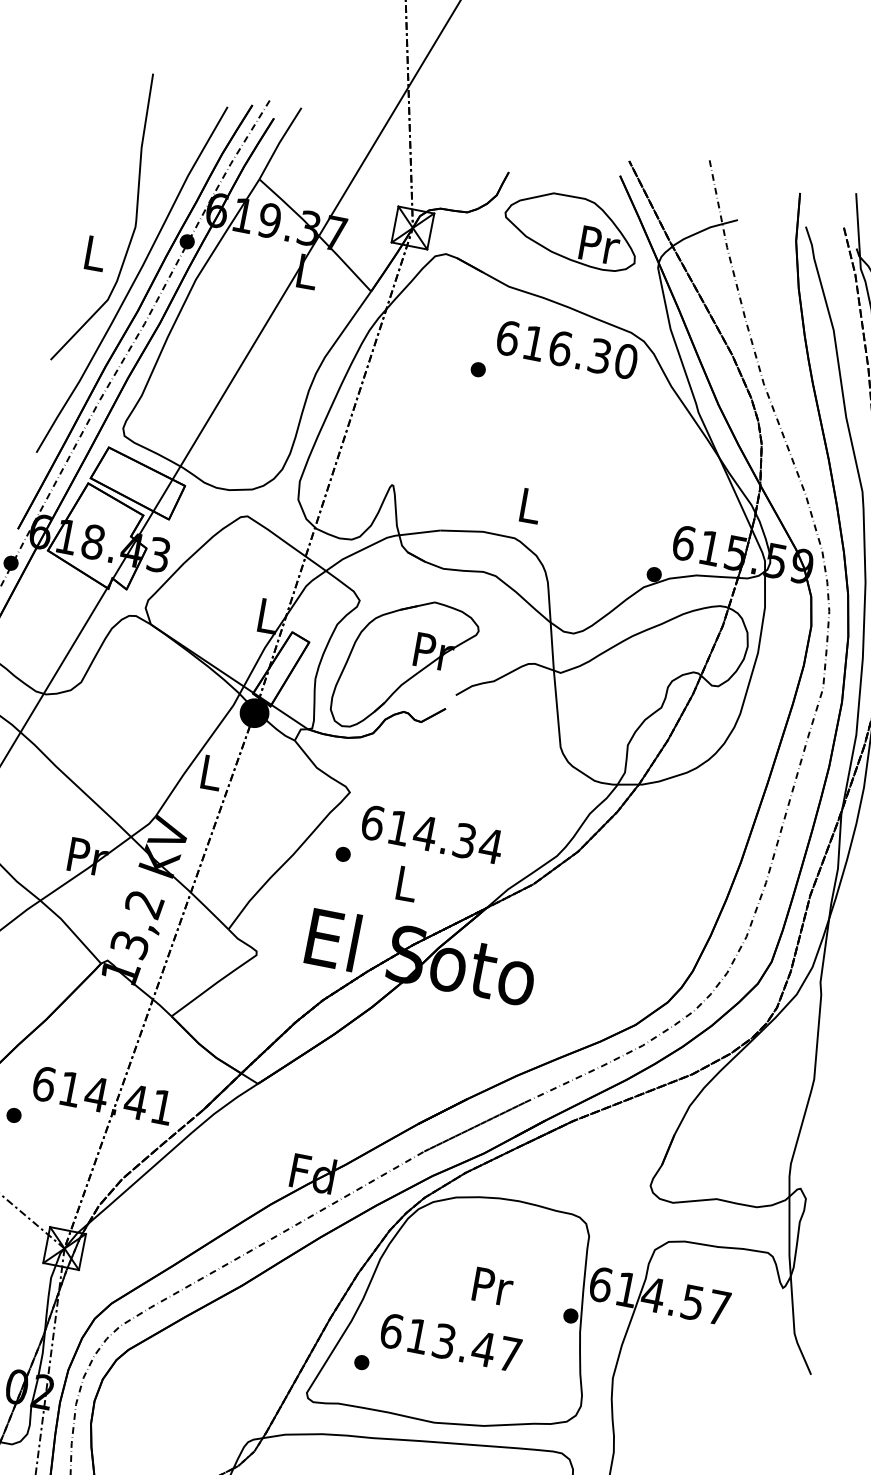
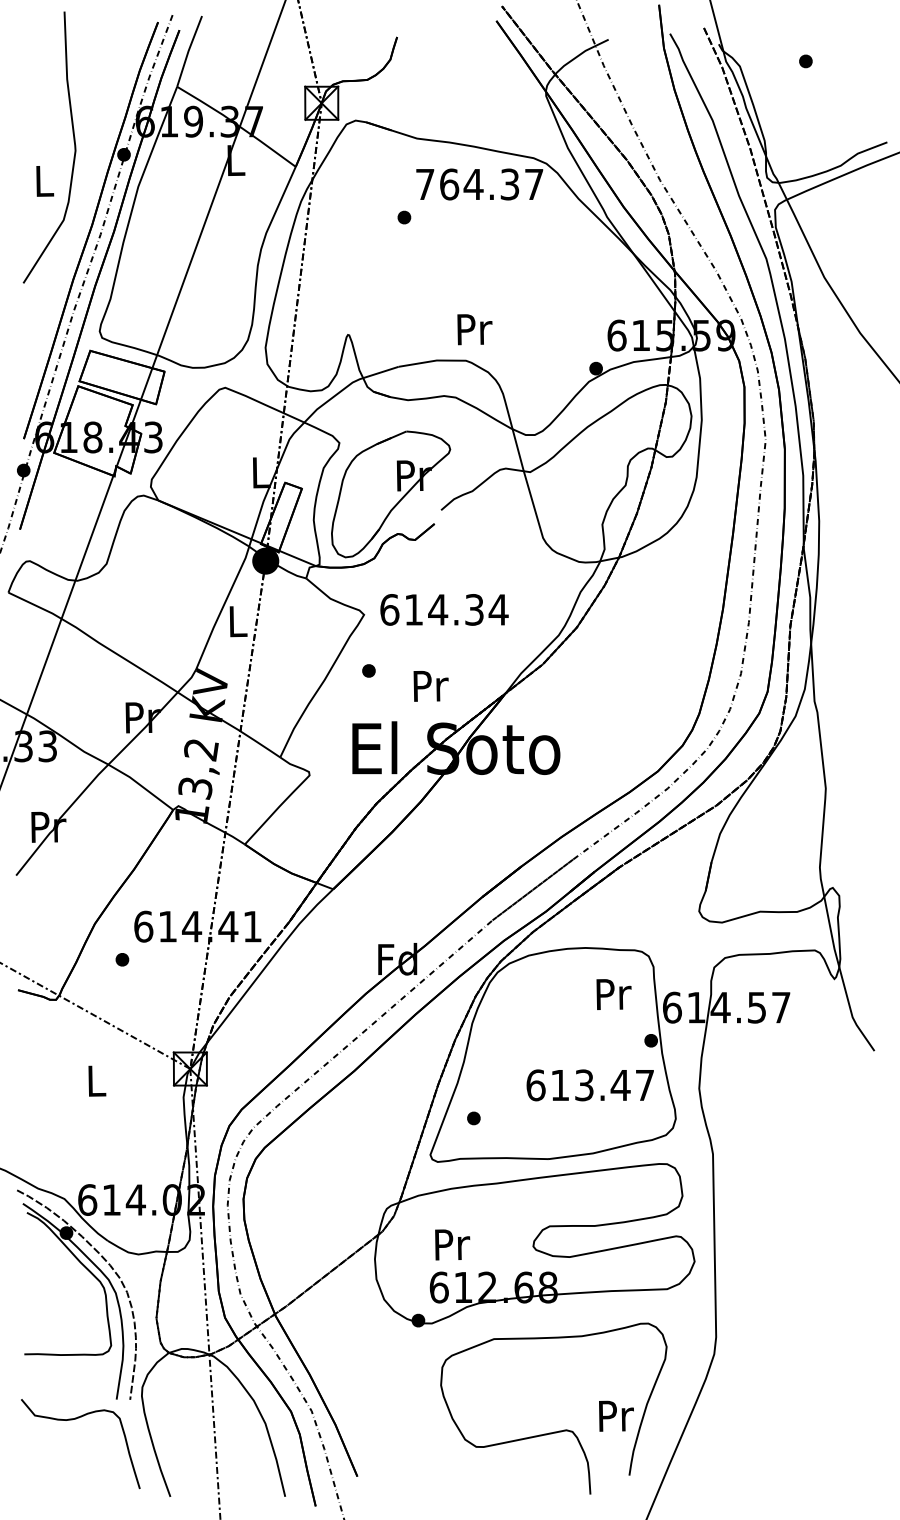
part: (571, 230) -> (462, 77), removed
curve: (133, 280) -> (83, 198), removed
text: (566, 349) -> (479, 184), 616.30 -> 764.37
text: (530, 506) -> (474, 329), L -> Pr
text: (432, 834) -> (444, 609), moved
text: (406, 883) -> (430, 685), L -> Pr
text: (492, 1286) -> (613, 994), moved
text: (449, 1342) -> (589, 1085), moved

